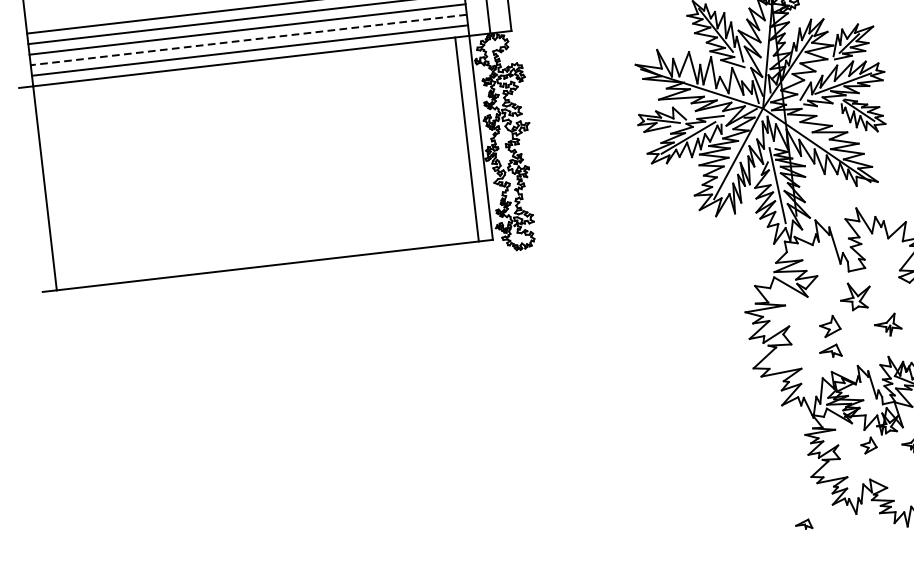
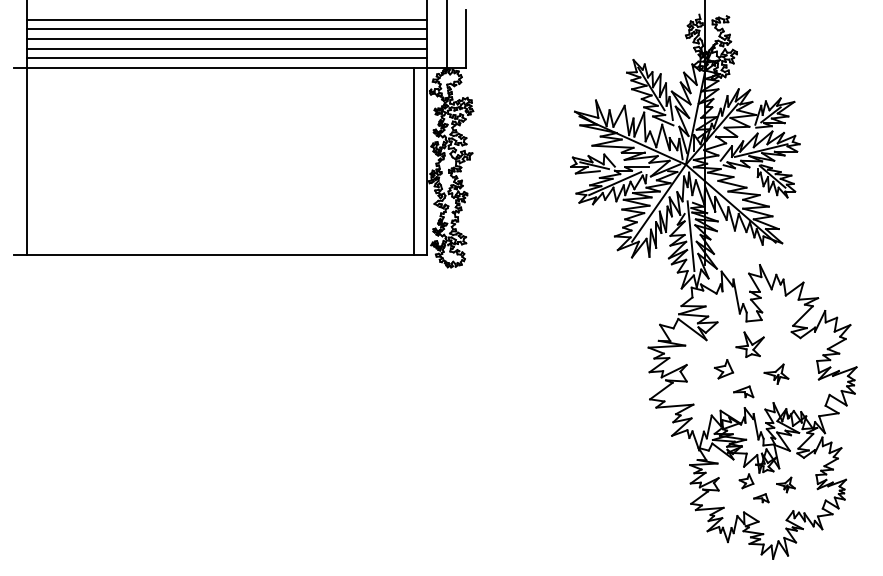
line: (248, 39) -> (226, 48), dashed -> solid
part: (830, 350) -> (743, 391), moved
part: (804, 524) -> (761, 498), moved

